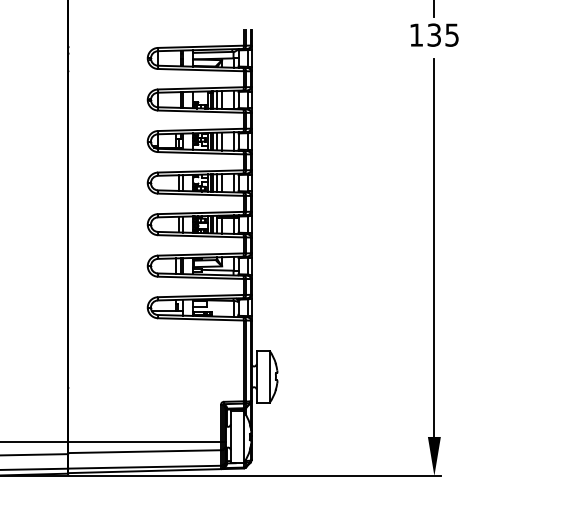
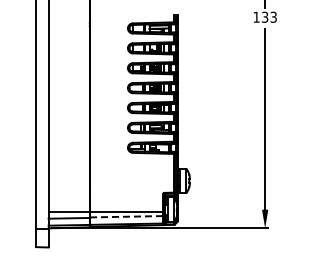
text: (451, 33) -> (273, 16), 135 -> 133
line: (144, 451) -> (126, 216), solid -> dashed

